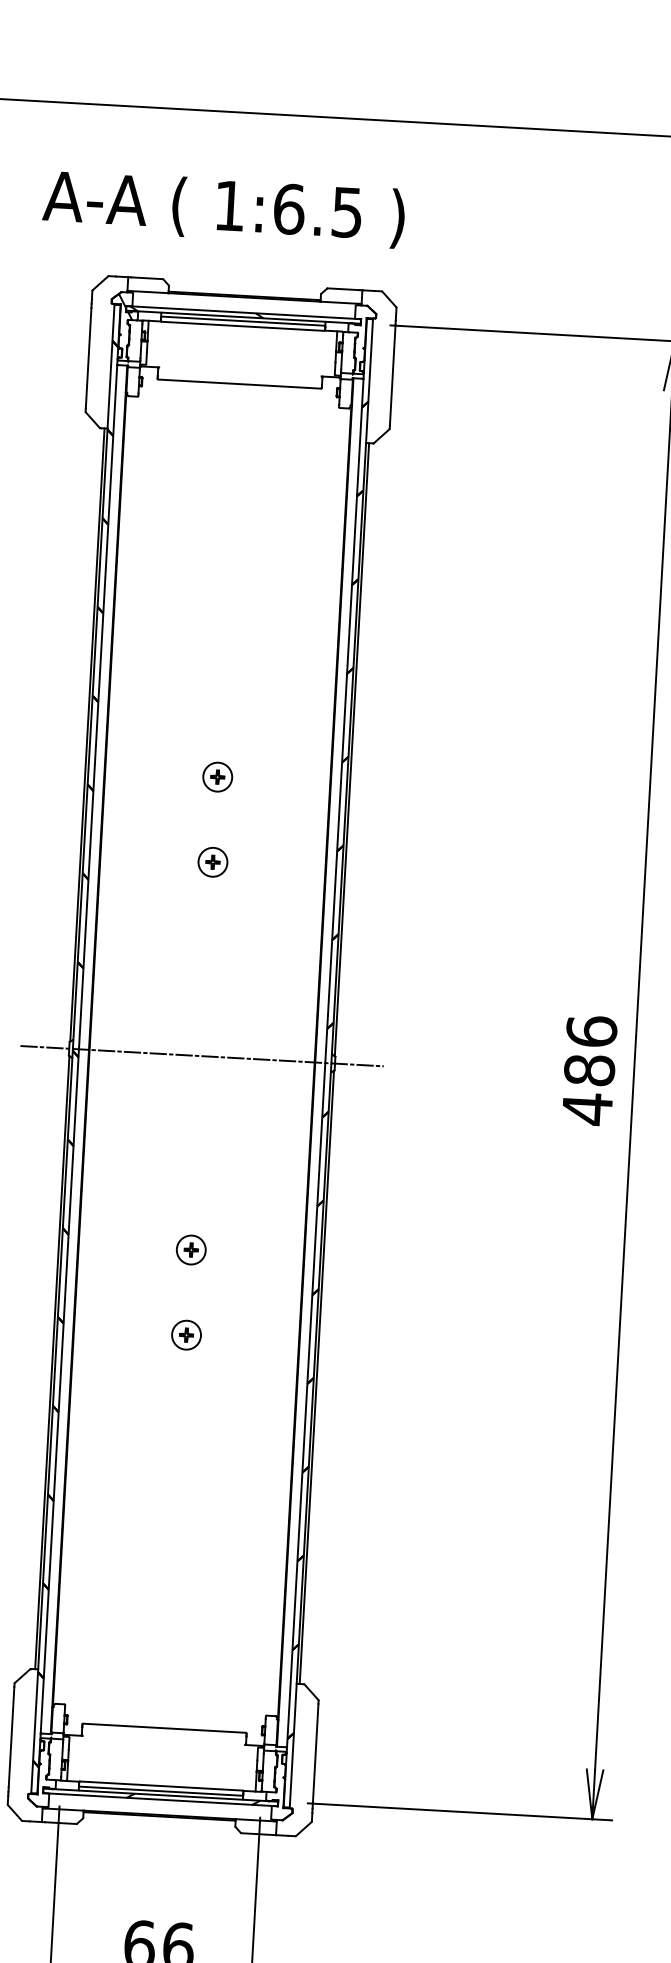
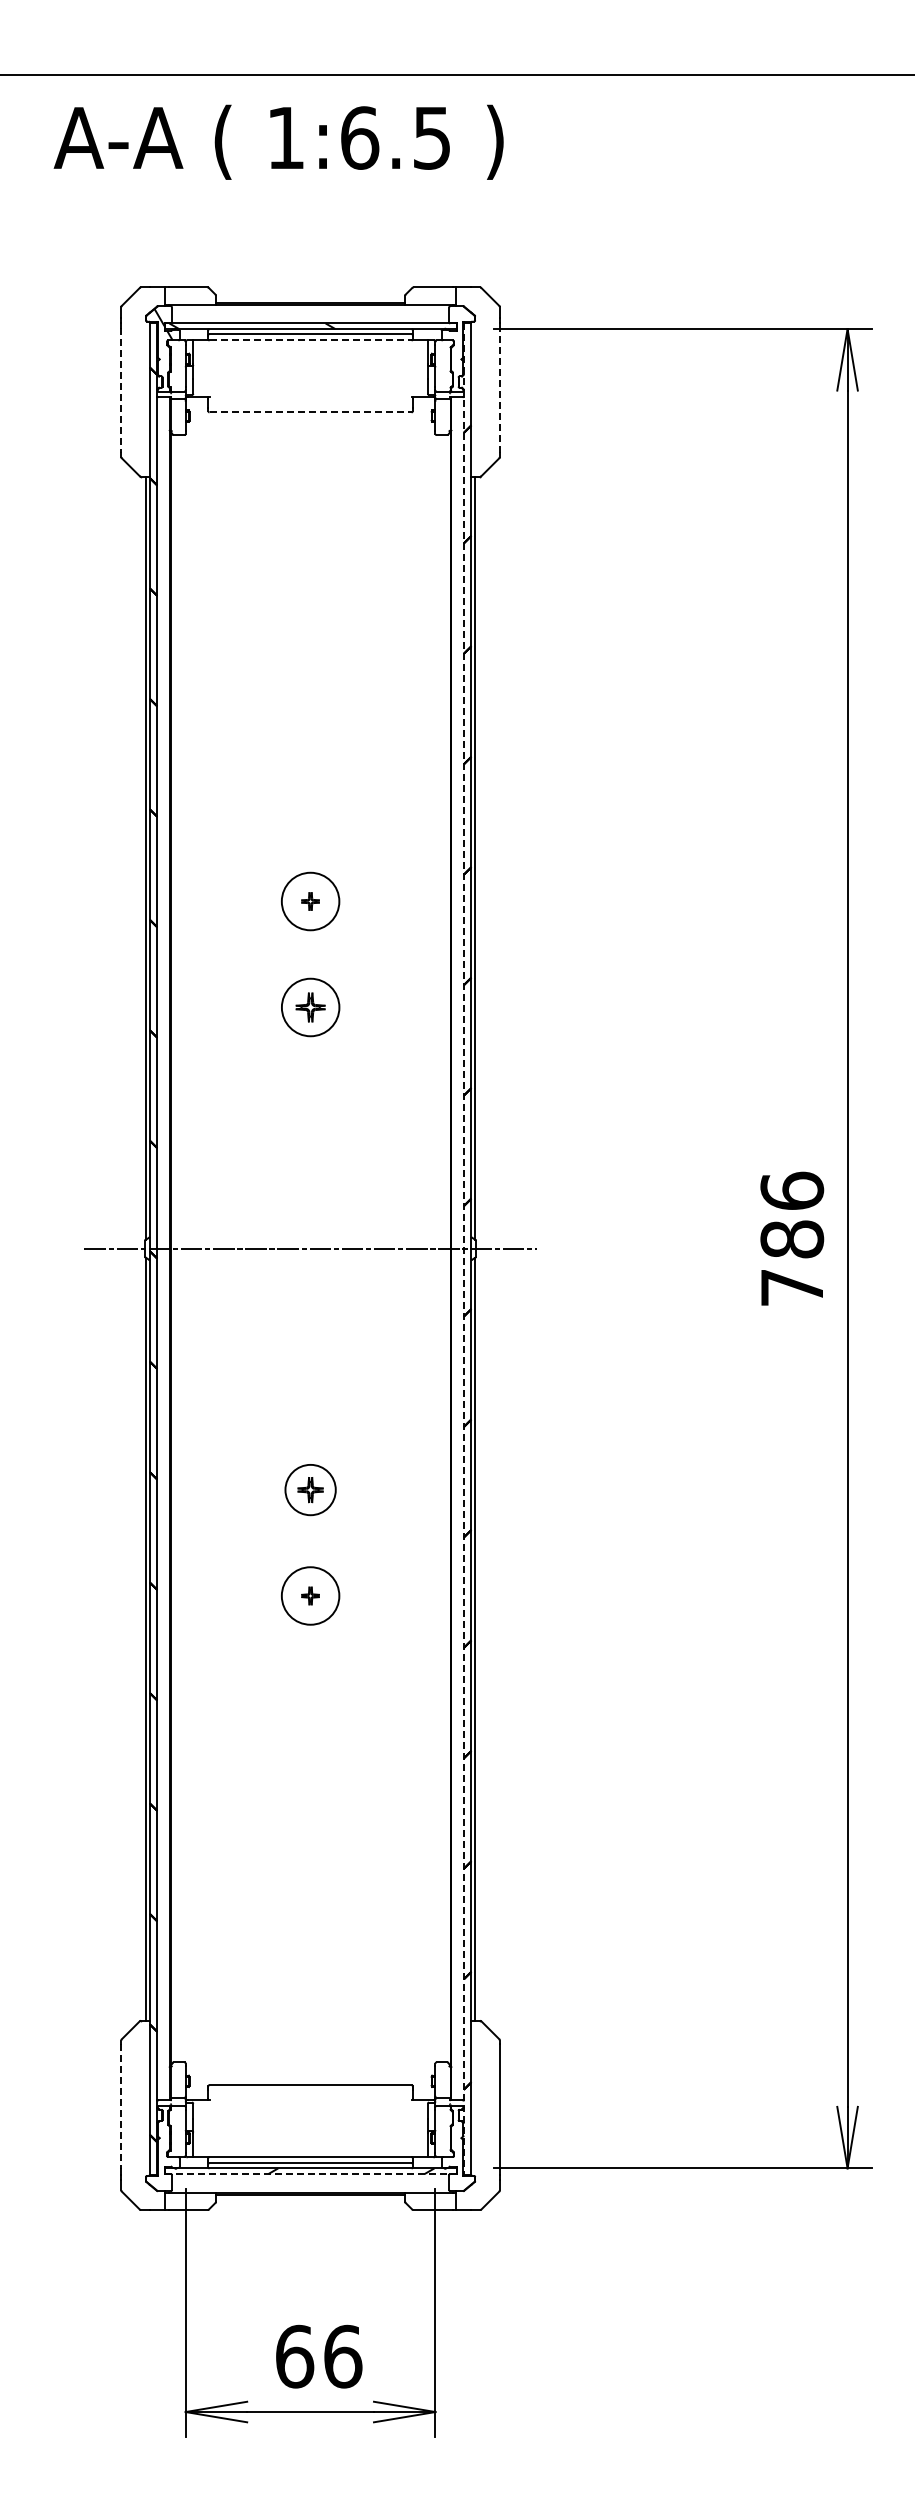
text: (223, 208) -> (278, 141), moved
line: (243, 326) -> (311, 340), solid -> dashed
line: (88, 358) -> (121, 391), solid -> dashed
line: (392, 375) -> (499, 390), solid -> dashed
line: (240, 384) -> (311, 412), solid -> dashed
circle: (217, 777) -> (310, 901), size x1.6
part: (212, 862) -> (310, 1007), size x1.6
line: (324, 1063) -> (463, 1249), solid -> dashed
text: (586, 1108) -> (791, 1287), 486 -> 786
part: (191, 1249) -> (310, 1489), size x1.4
circle: (186, 1334) -> (310, 1595), size x1.6
line: (11, 1737) -> (121, 2107), solid -> dashed
line: (161, 1800) -> (311, 2174), solid -> dashed

